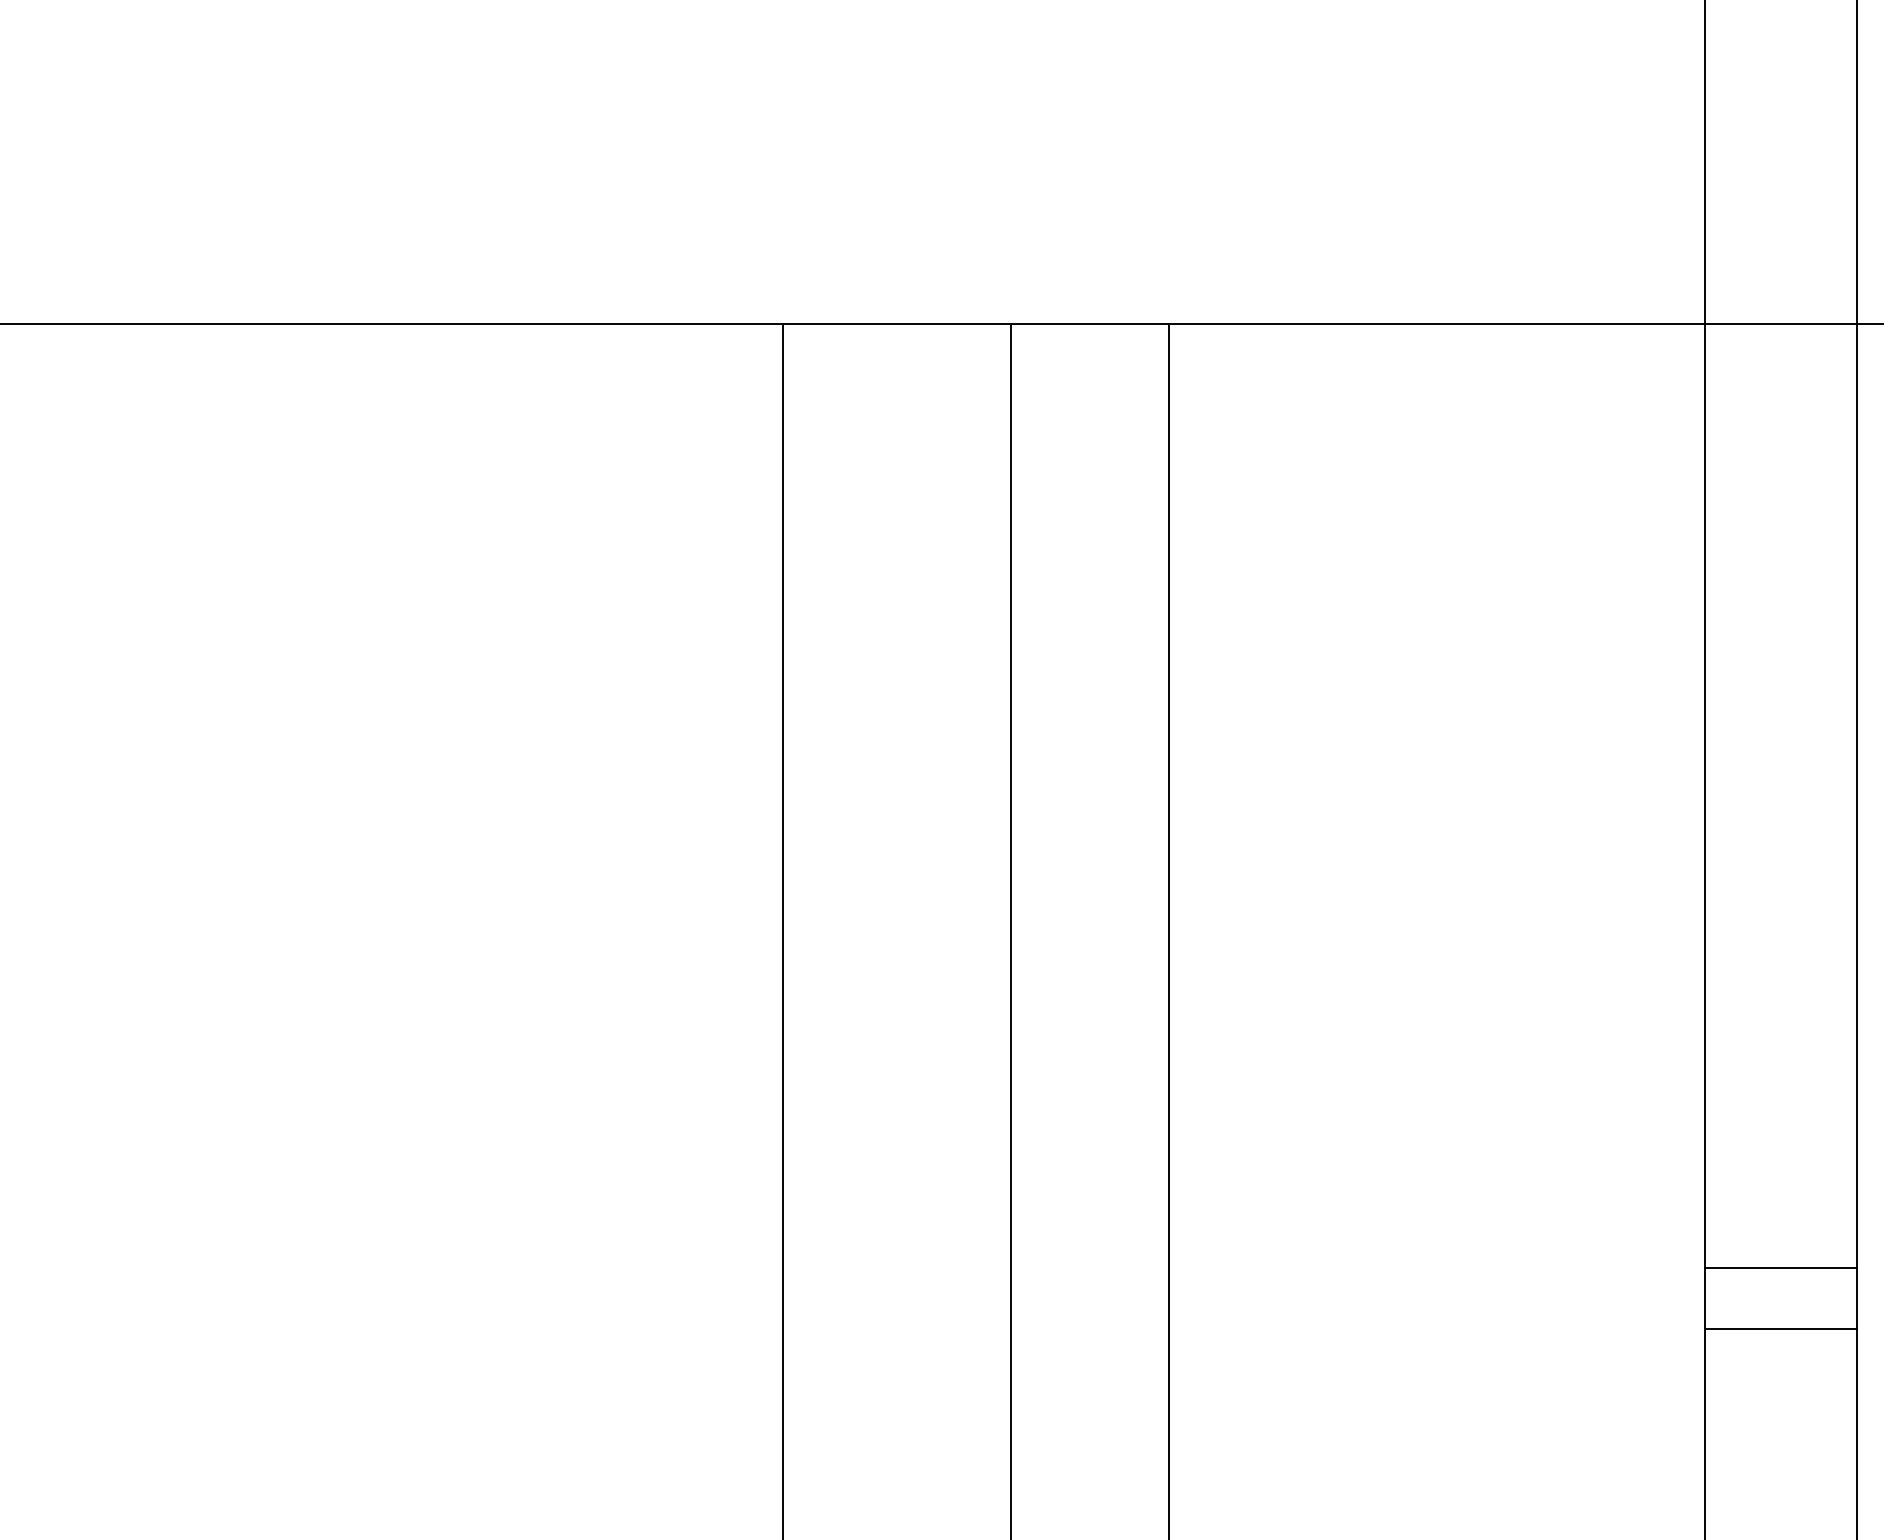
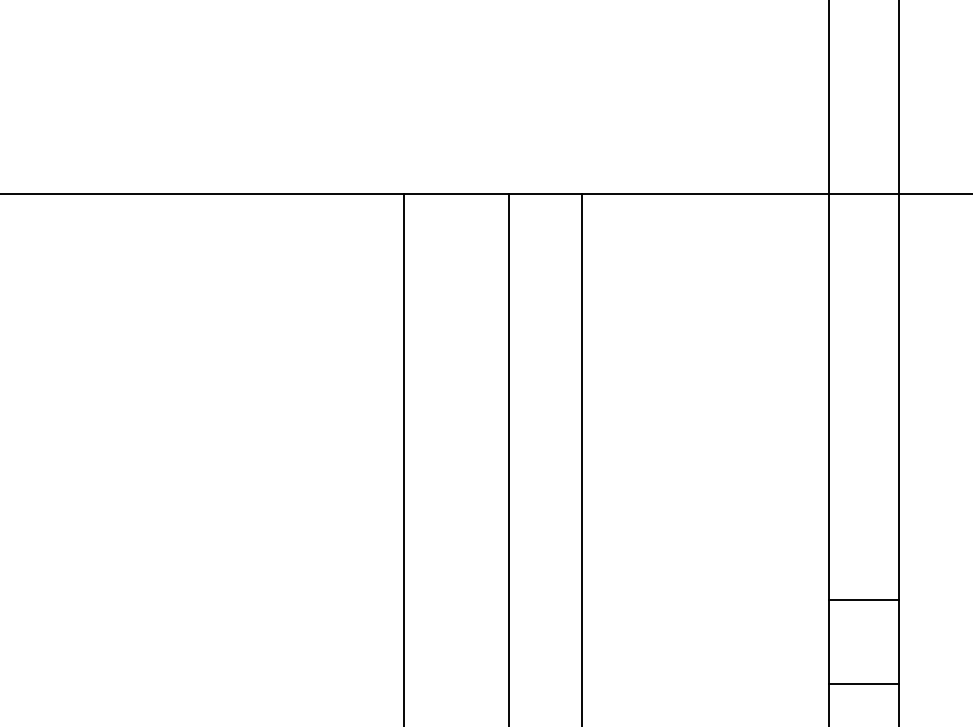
line: (1781, 1267) -> (864, 599), moved
line: (1781, 1328) -> (864, 683), moved

